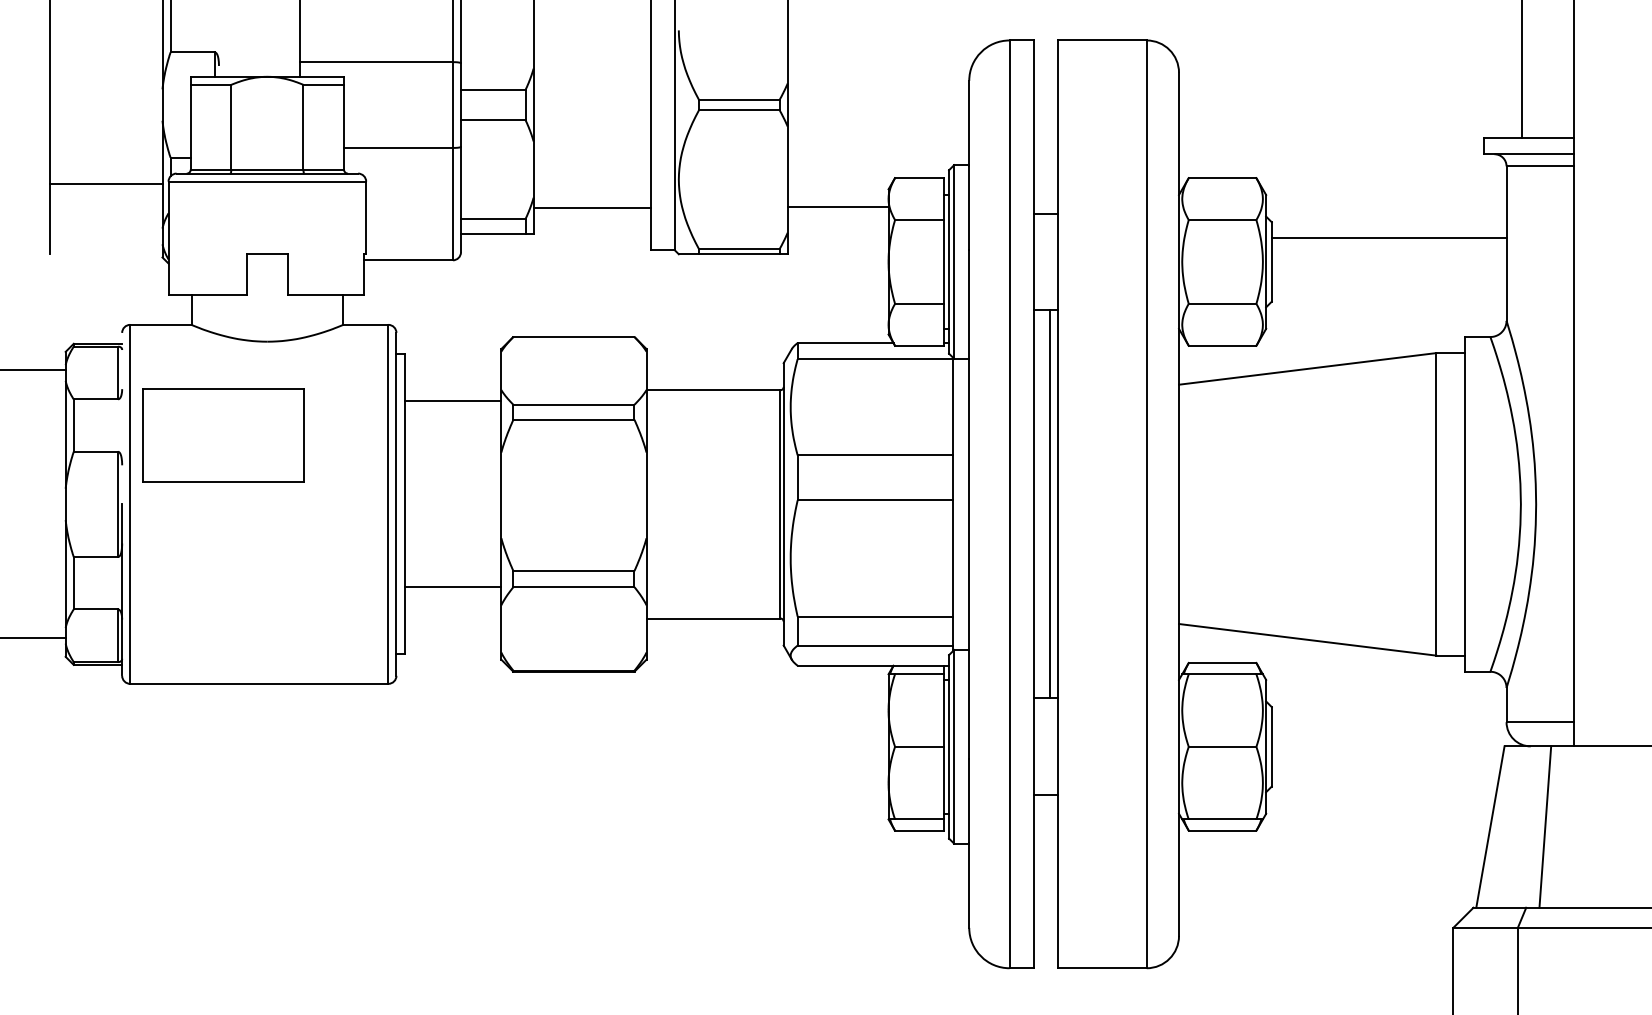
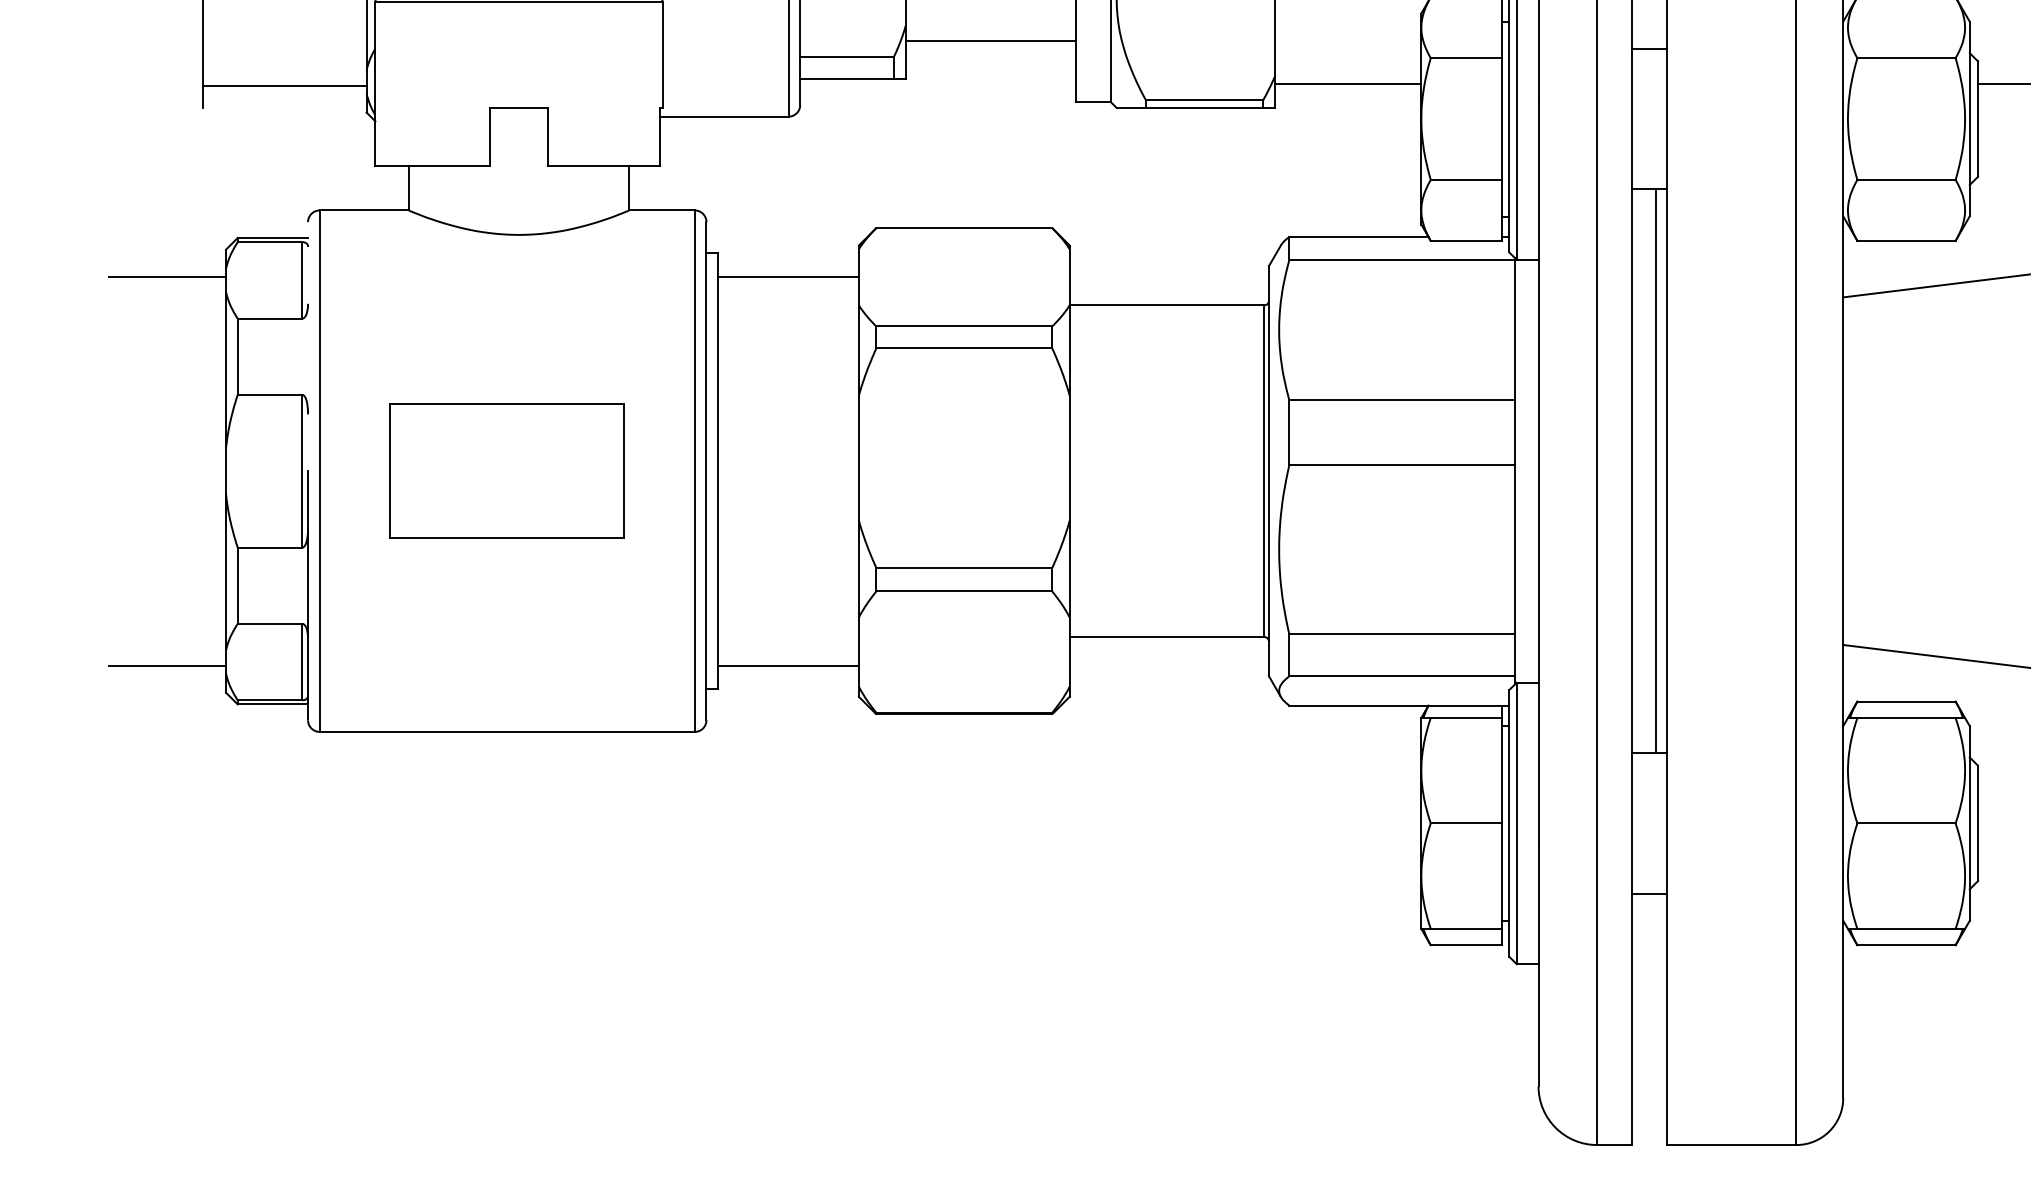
line: (105, 183) -> (283, 84), moved
line: (837, 207) -> (1347, 84), moved
line: (452, 401) -> (787, 276), moved
part: (223, 435) -> (507, 471), moved
line: (452, 587) -> (787, 666), moved

